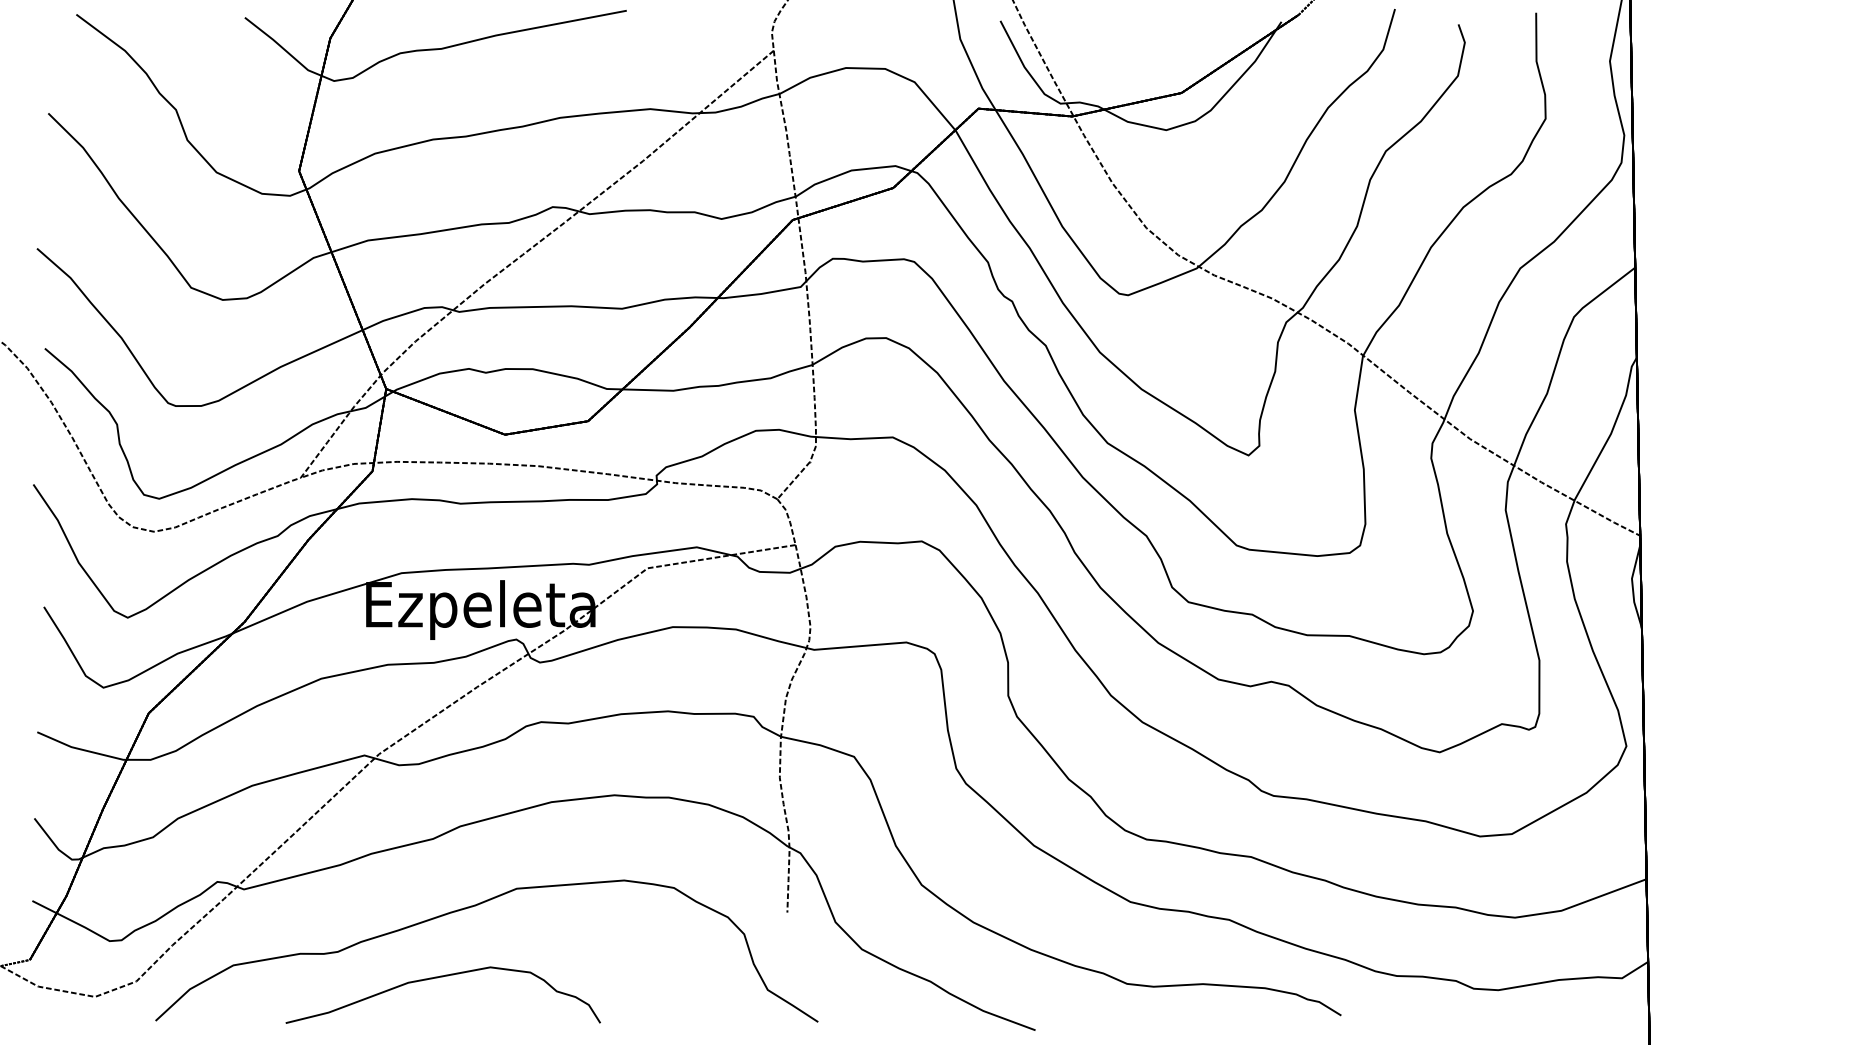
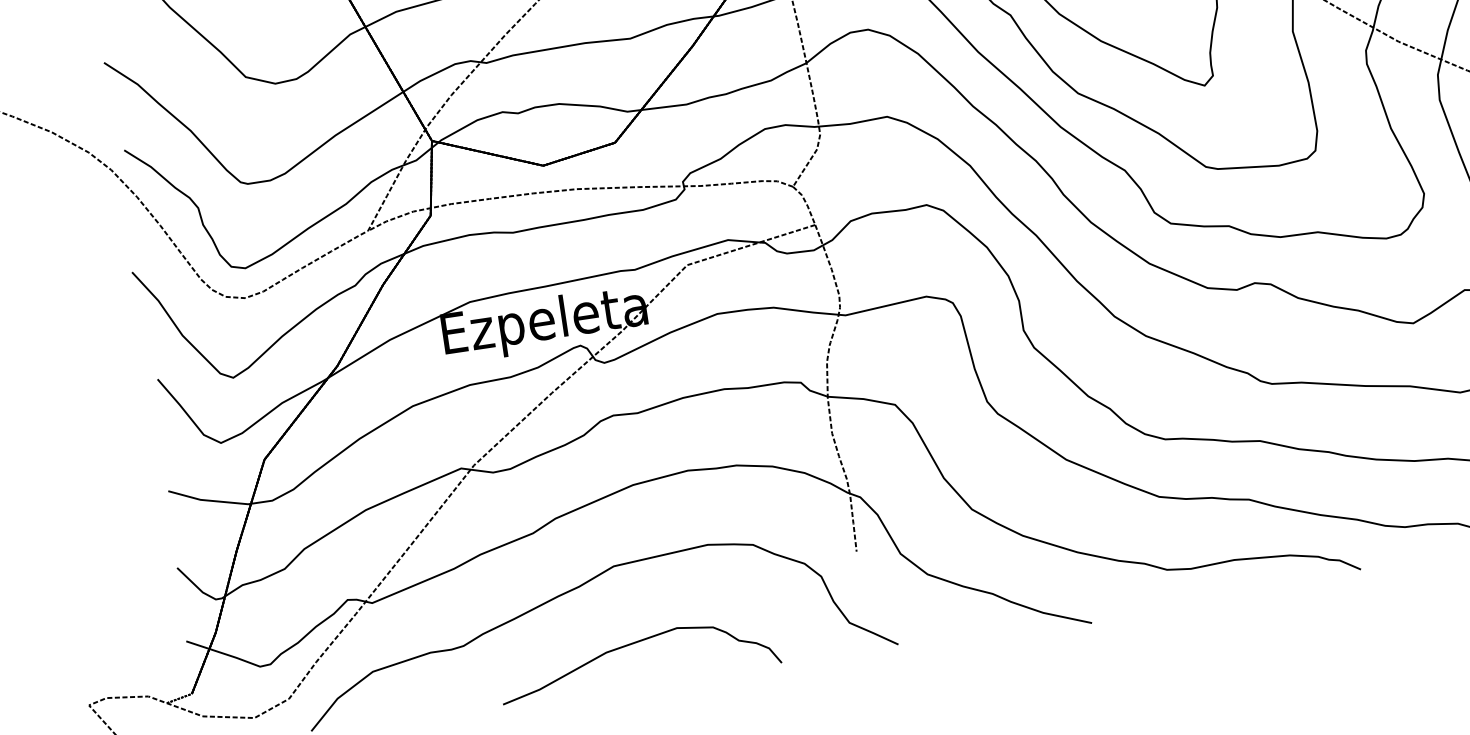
curve: (437, 978) -> (631, 644), moved

